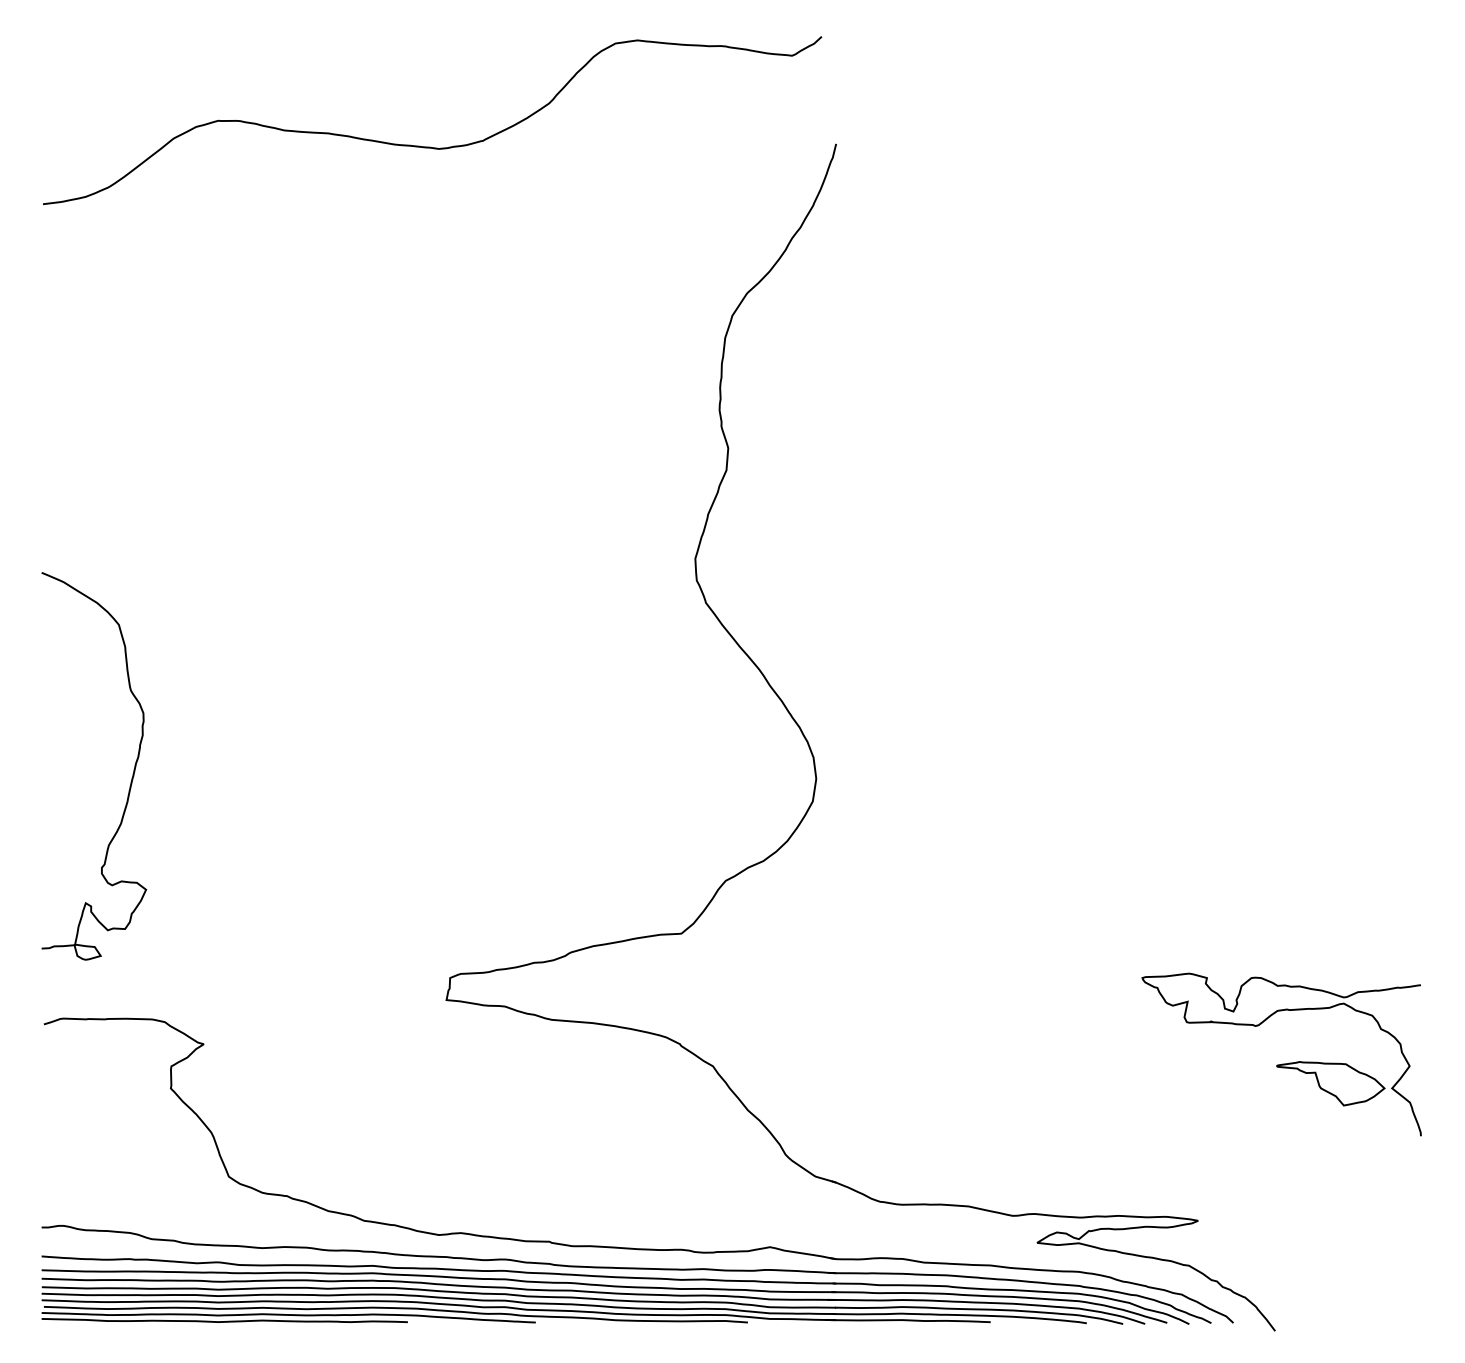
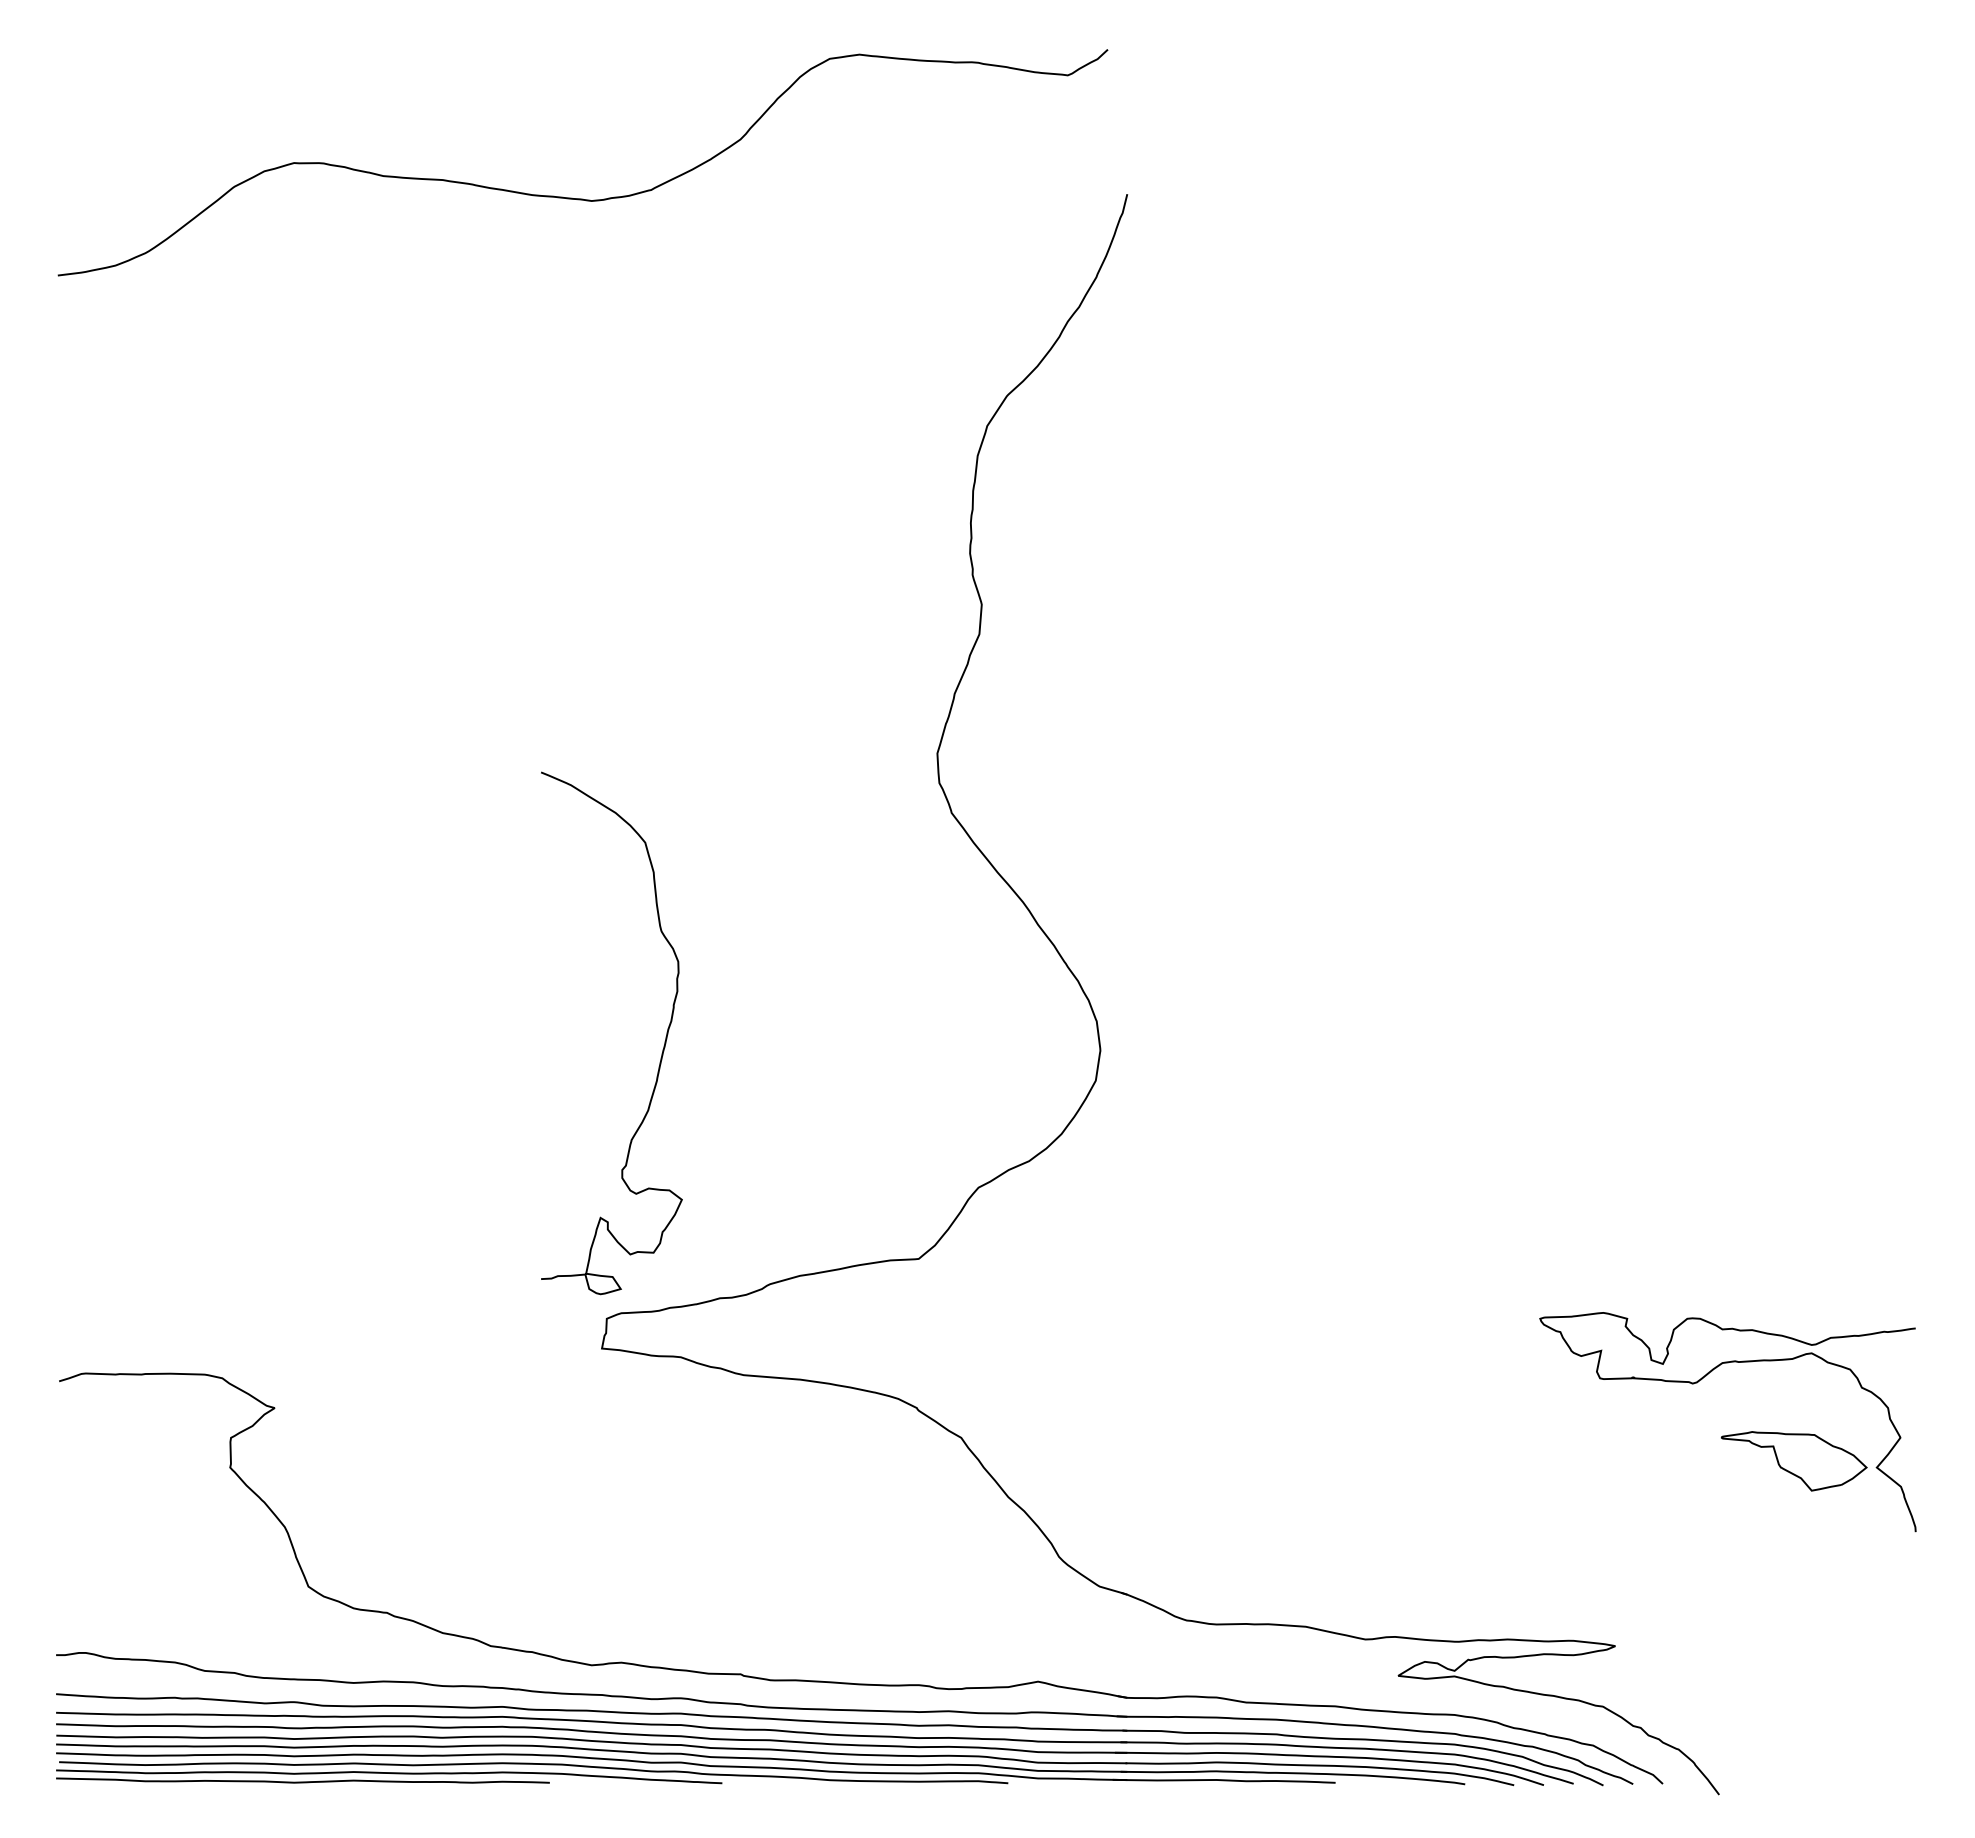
curve: (131, 778) -> (662, 1049), moved

